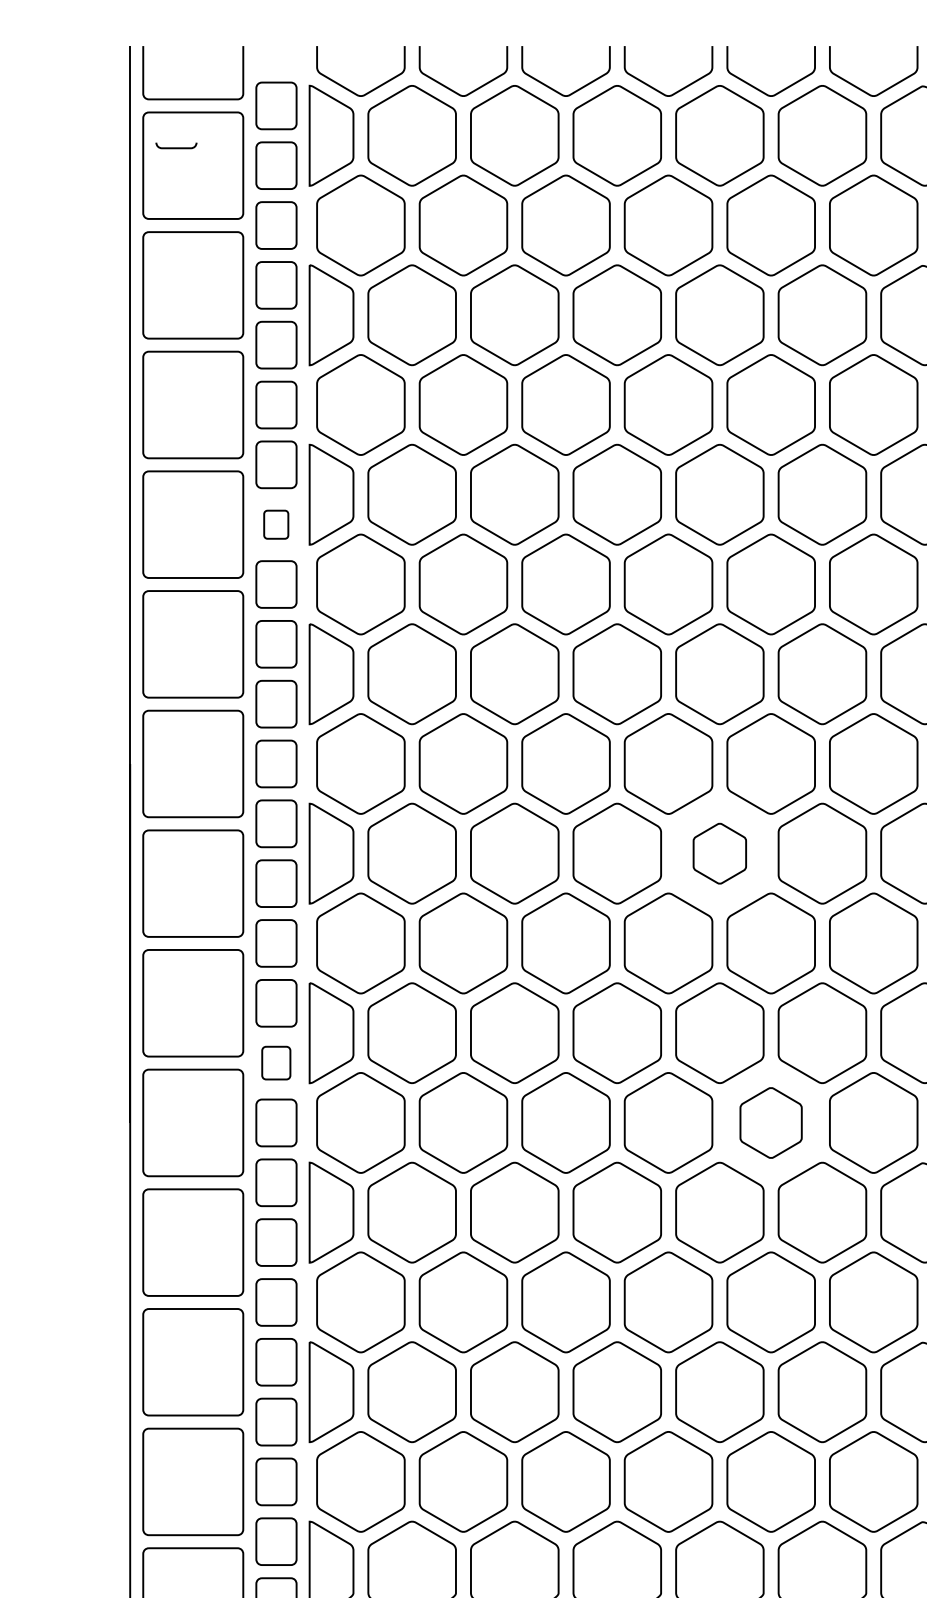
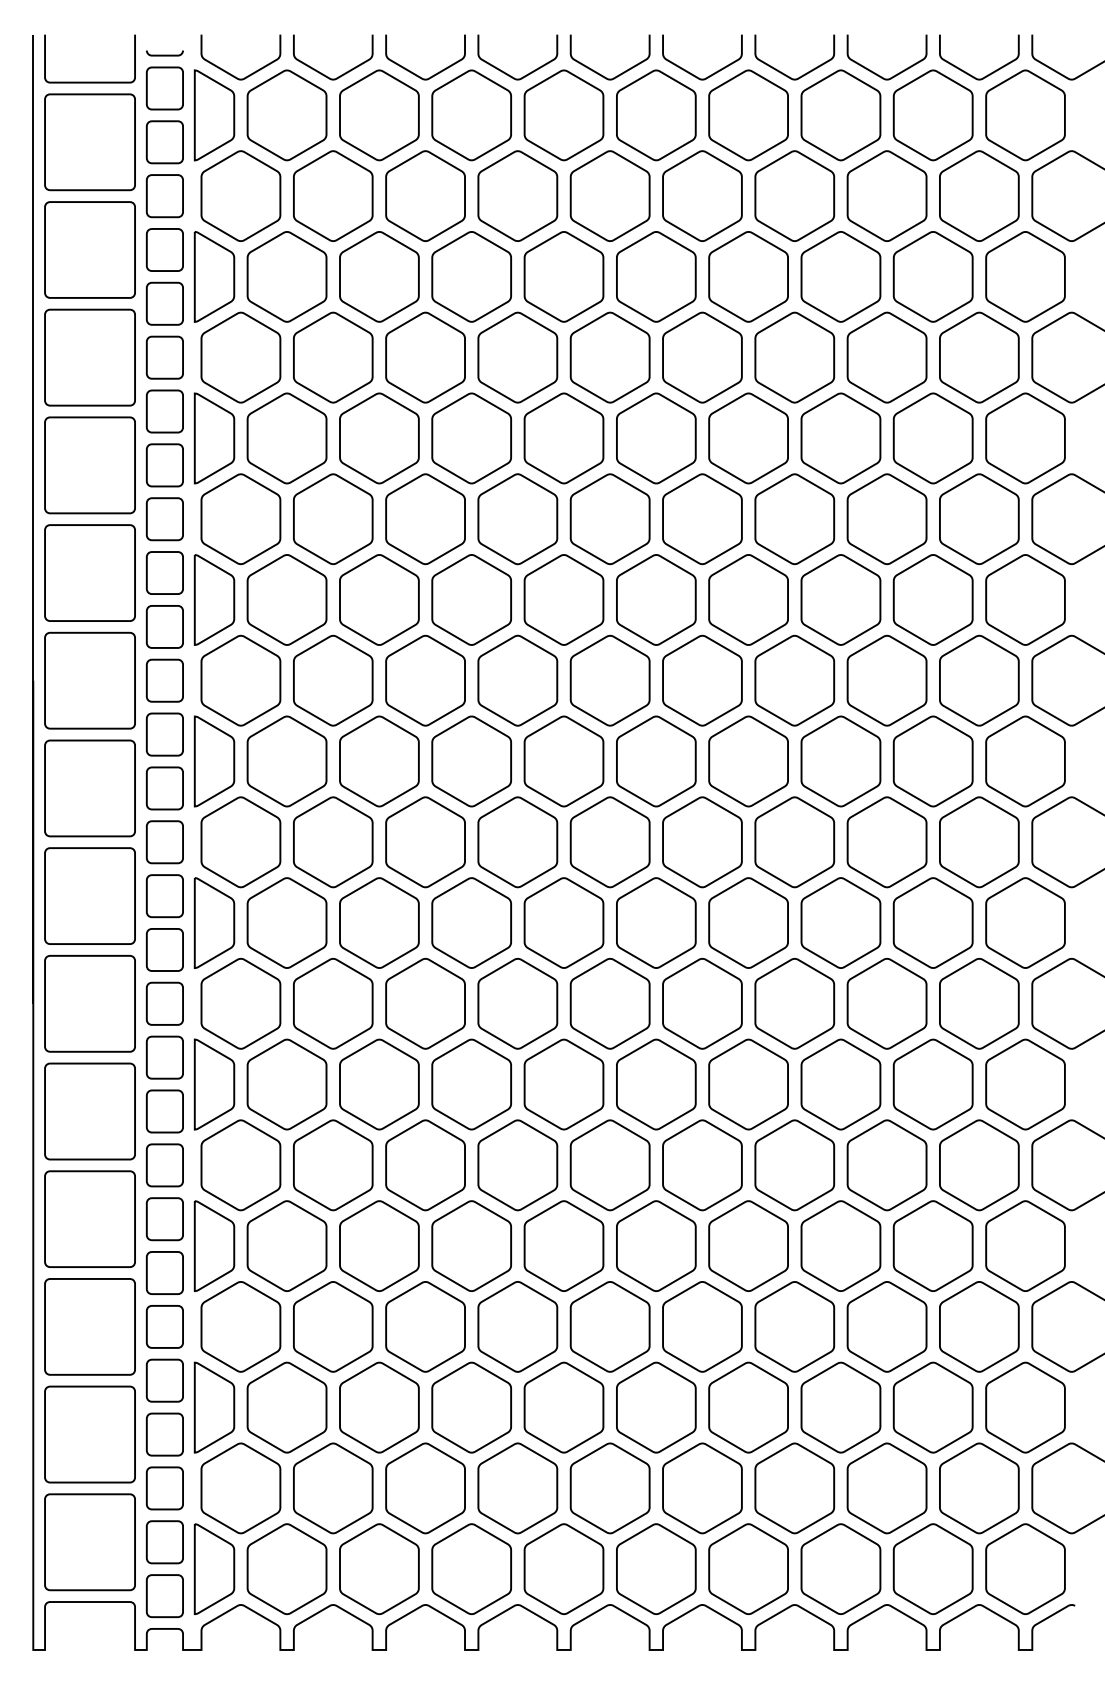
curve: (175, 147) -> (164, 54), moved
part: (275, 524) -> (164, 465), size x1.67
part: (719, 853) -> (563, 761), size x1.67
part: (275, 1062) -> (164, 949), size x1.43
part: (770, 1122) -> (609, 1003), size x1.43

